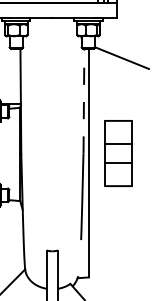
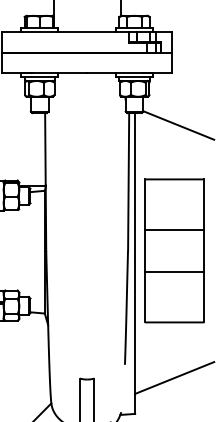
line: (83, 101) -> (128, 182), dashed -> solid
part: (118, 153) -> (174, 250), size x1.67
line: (118, 249) -> (174, 377), added

